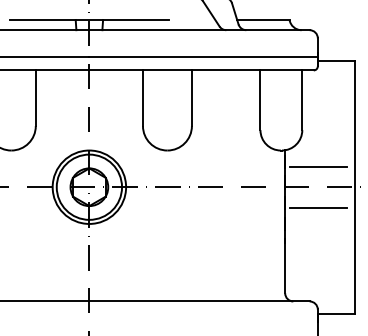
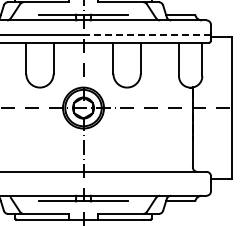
line: (204, 57) -> (147, 35), solid -> dashed
line: (318, 166) -> (211, 96), removed
line: (318, 207) -> (211, 119), removed

